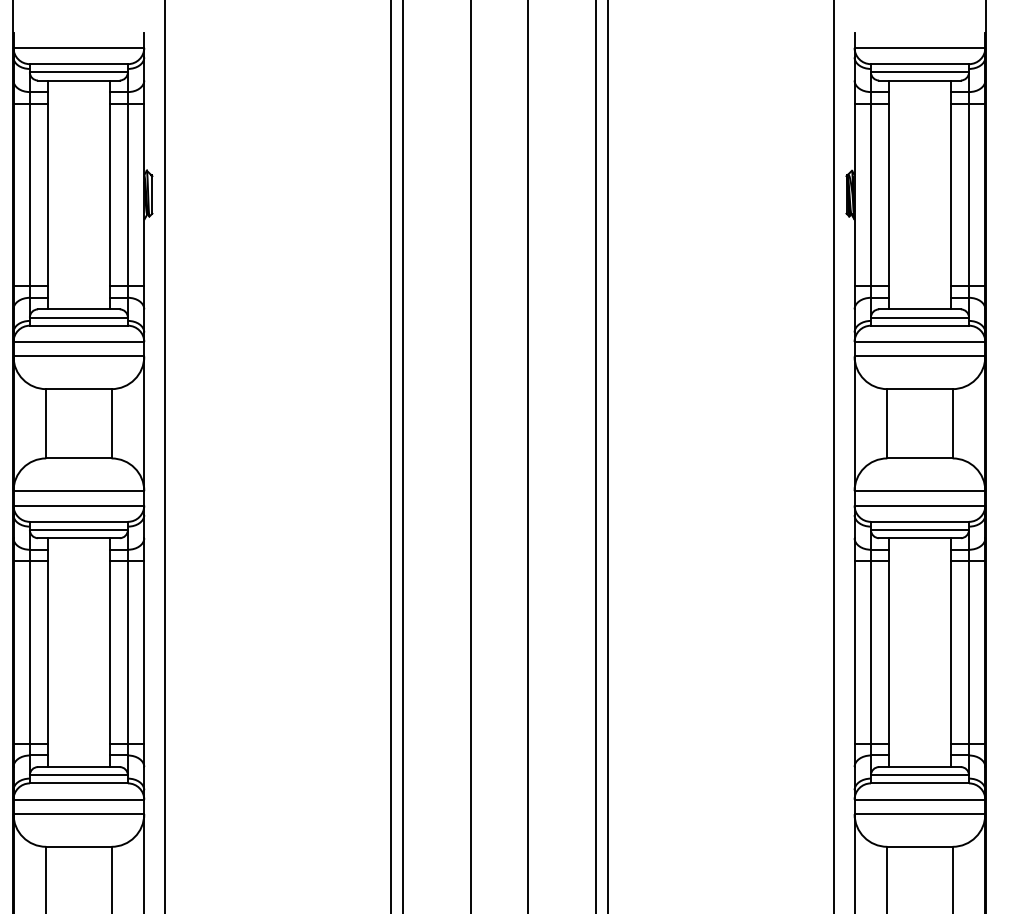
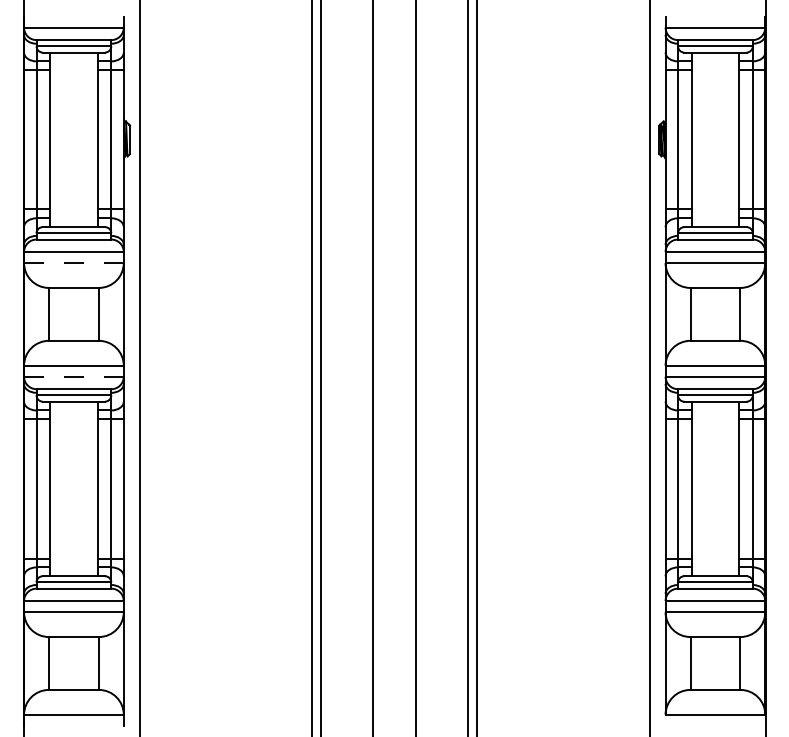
line: (78, 357) -> (73, 263), solid -> dashed
line: (78, 505) -> (73, 376), solid -> dashed

